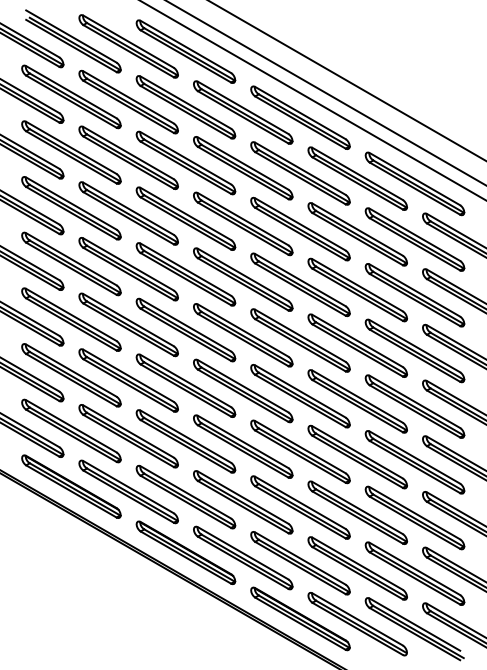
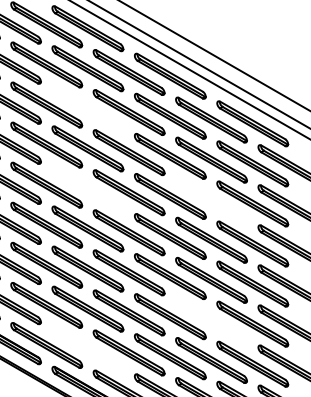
part: (185, 162) -> (87, 108), removed
part: (185, 274) -> (87, 189), removed
part: (357, 289) -> (211, 199), removed
part: (357, 456) -> (211, 320), removed
part: (185, 496) -> (87, 348), removed

